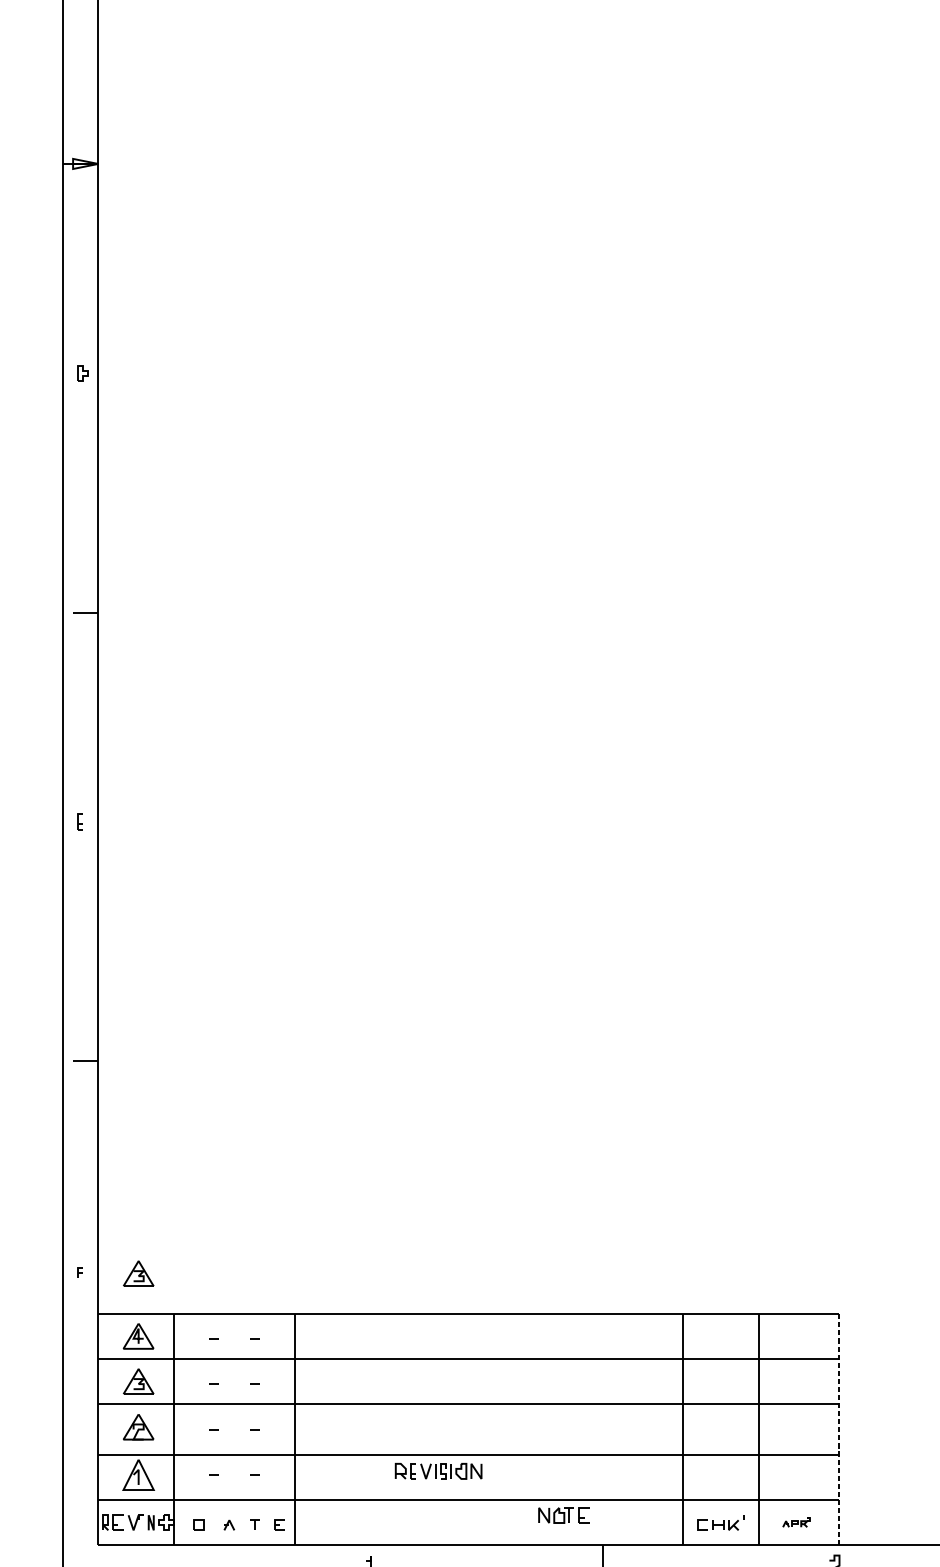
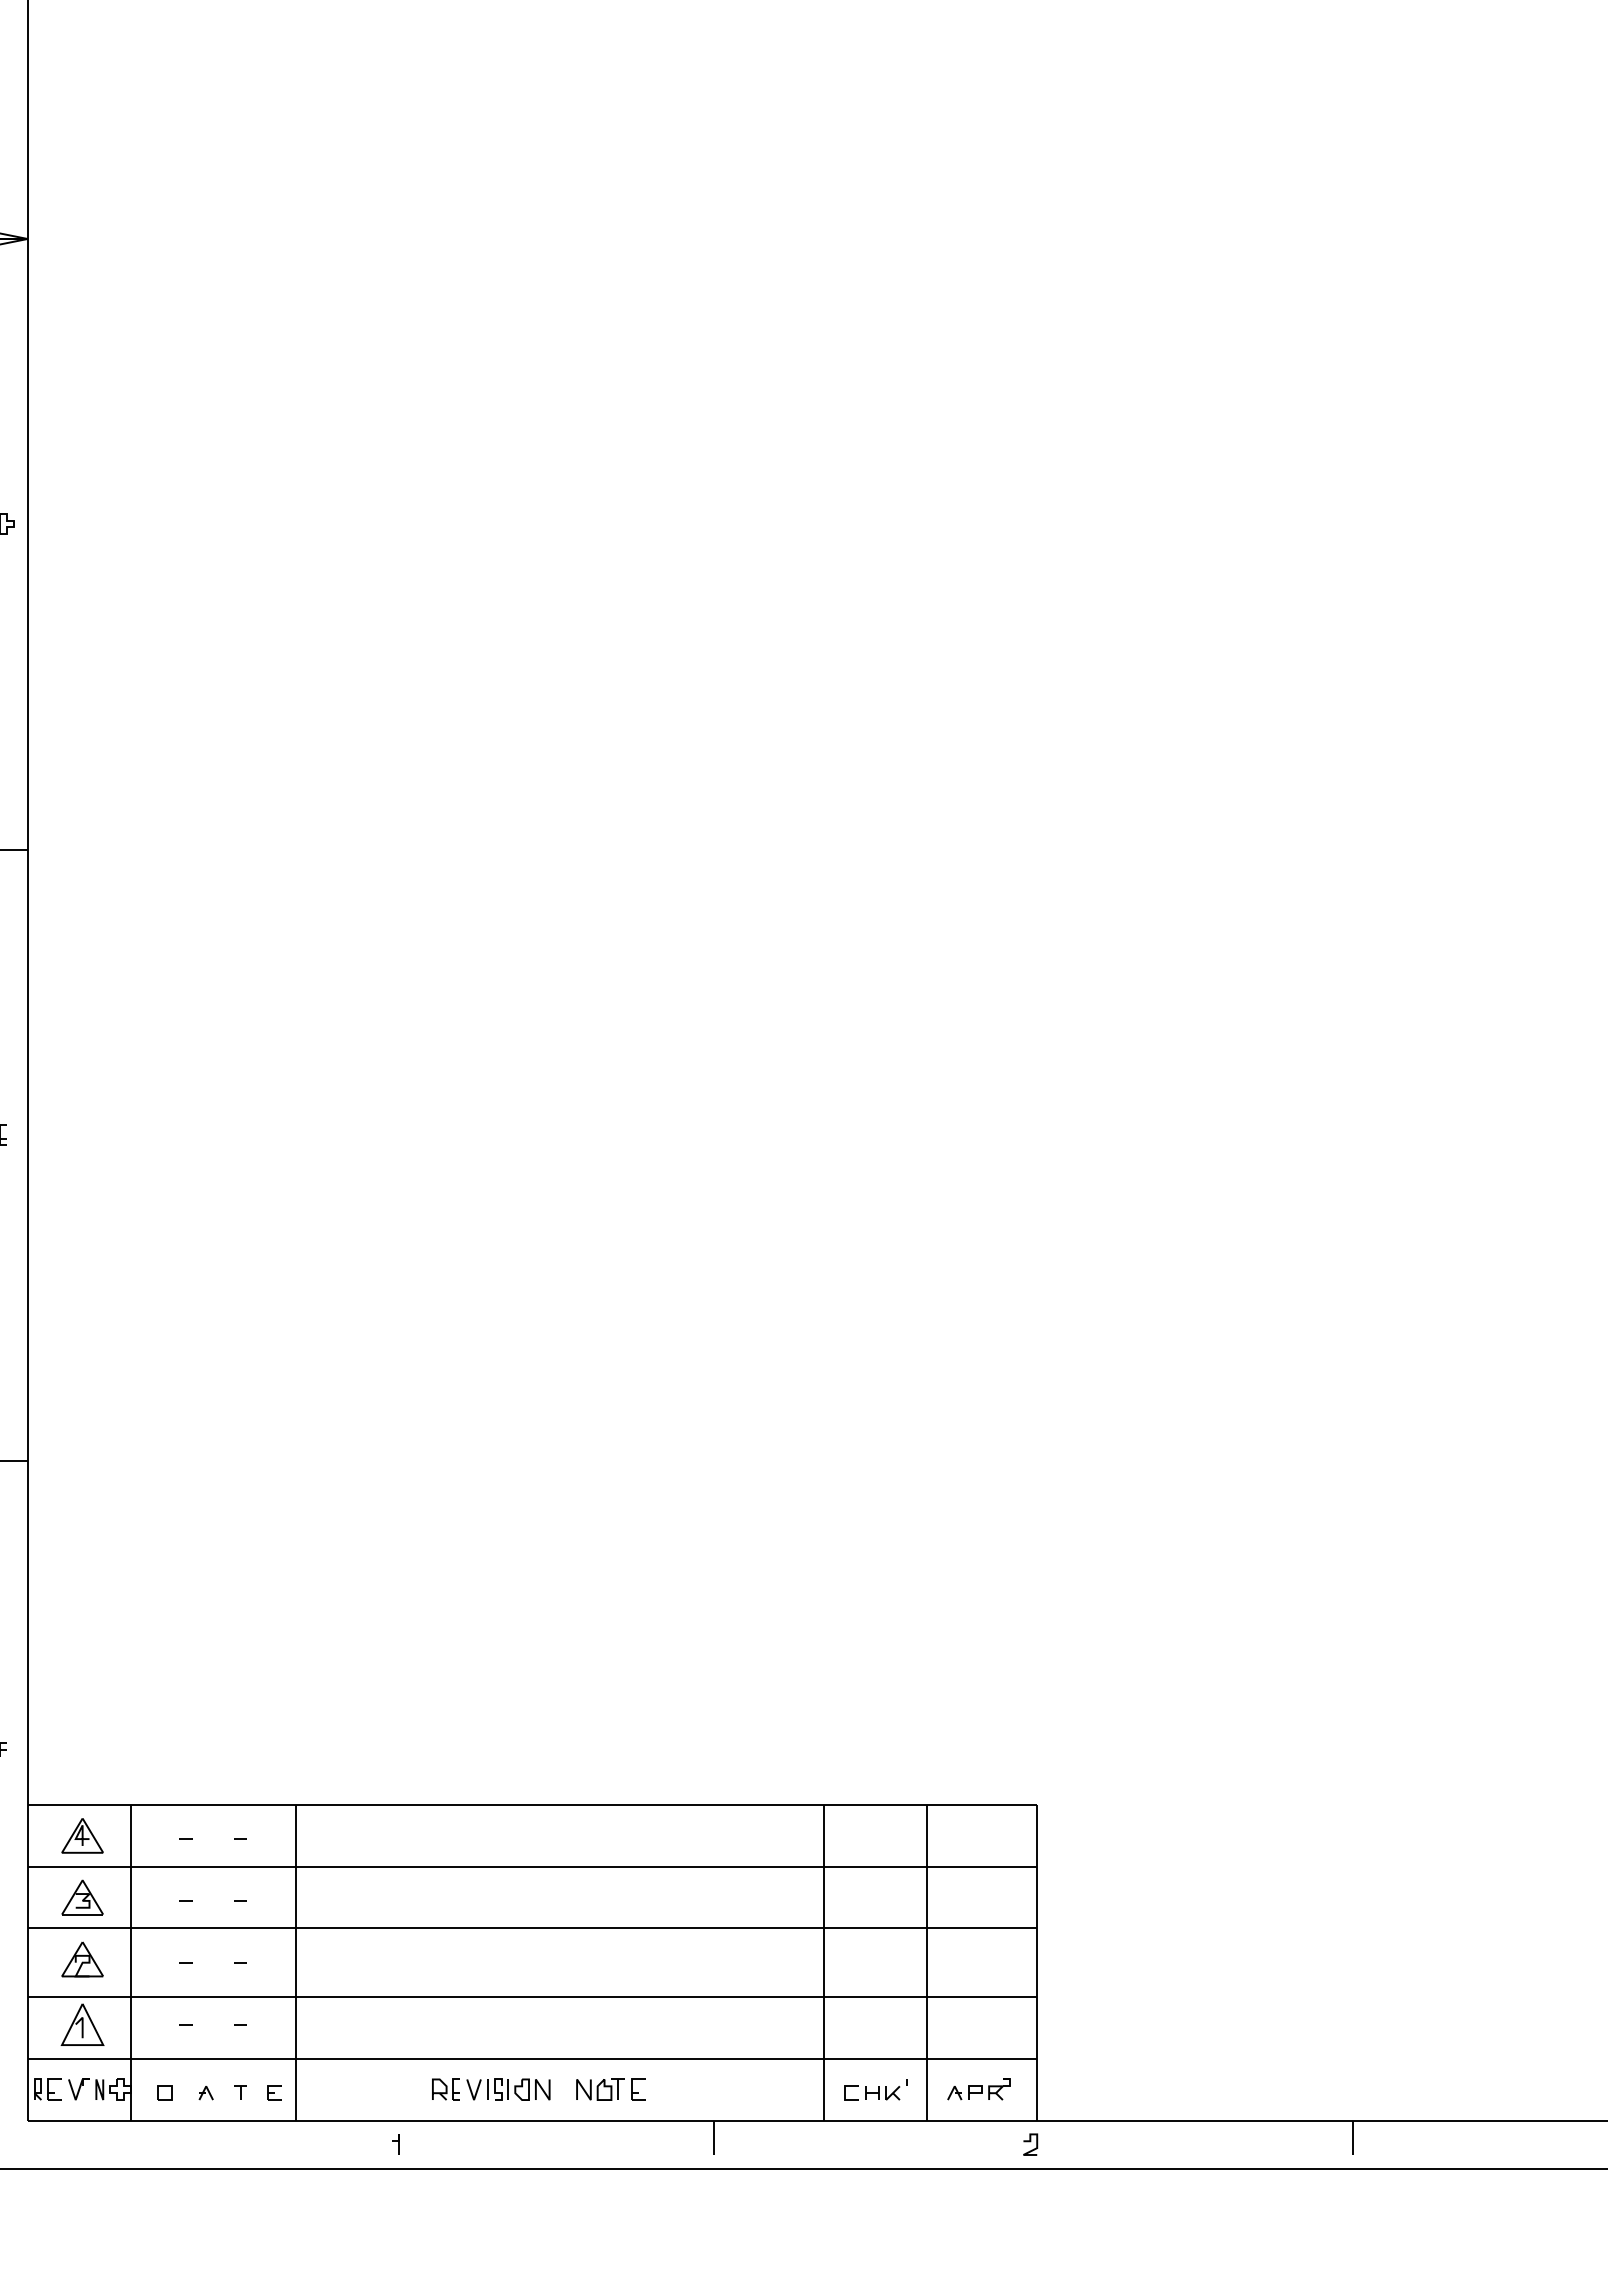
part: (138, 1273) -> (82, 1750), removed
line: (839, 1429) -> (1037, 1962), dashed -> solid
part: (438, 1471) -> (491, 2089), moved
part: (563, 1515) -> (610, 2089), moved
part: (796, 1522) -> (978, 2089), size x1.67

